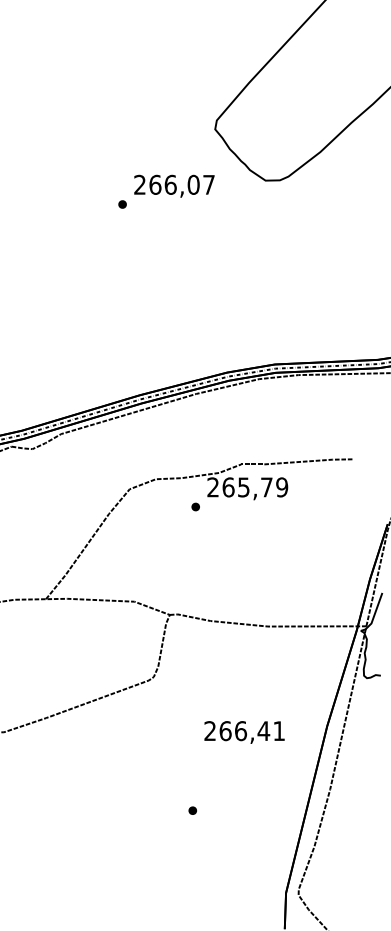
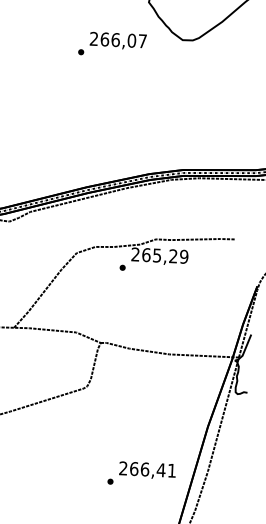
text: (266, 487) -> (173, 256), 265,79 -> 265,29
text: (244, 732) -> (147, 470), moved

